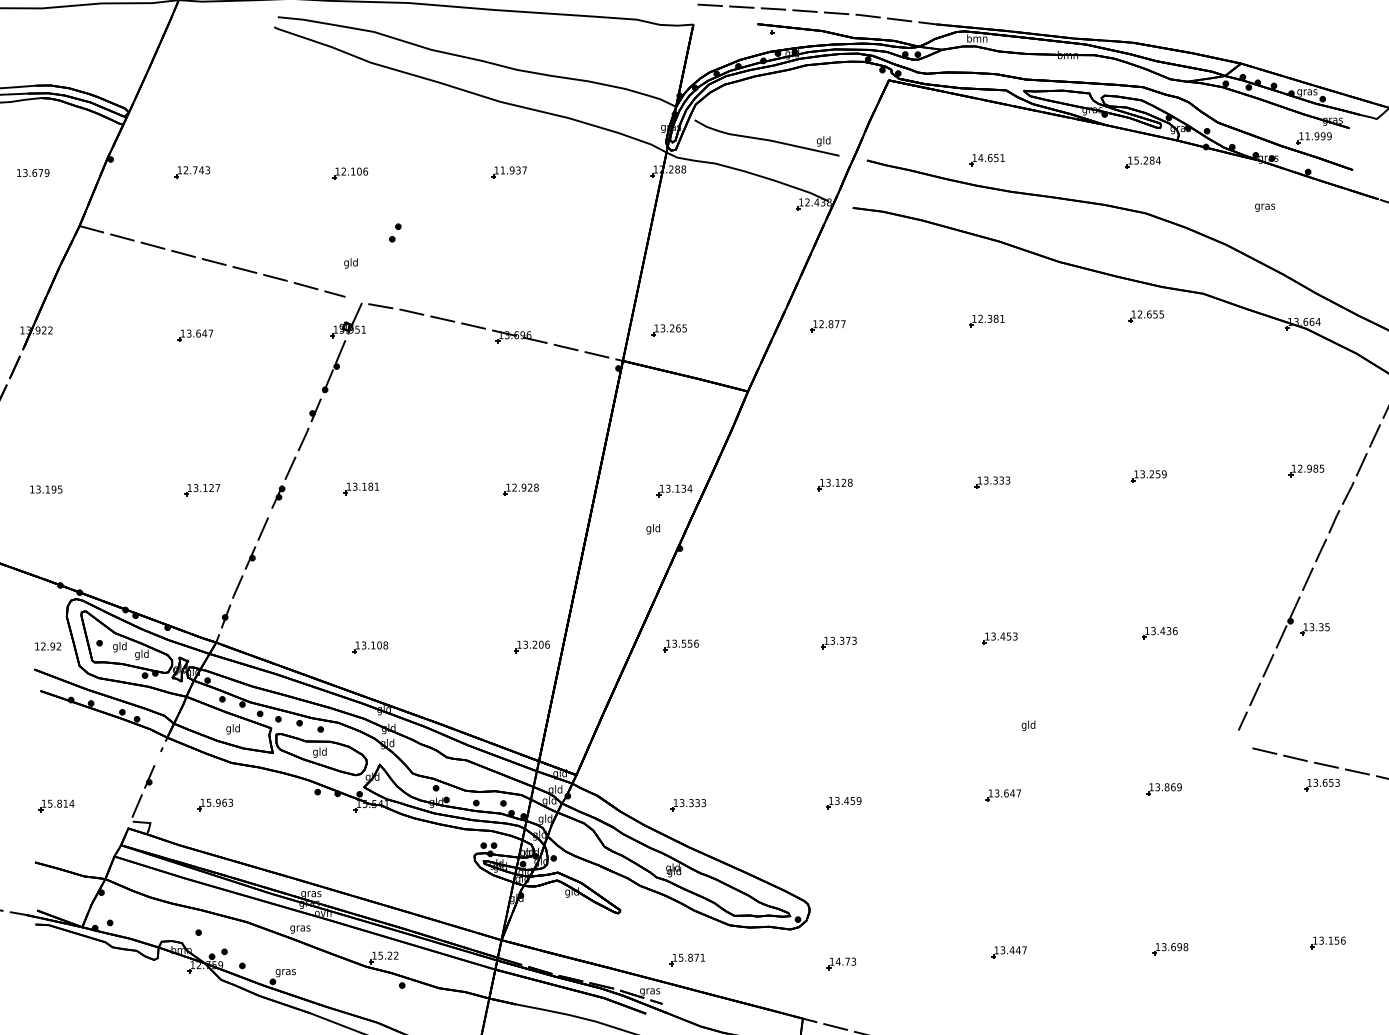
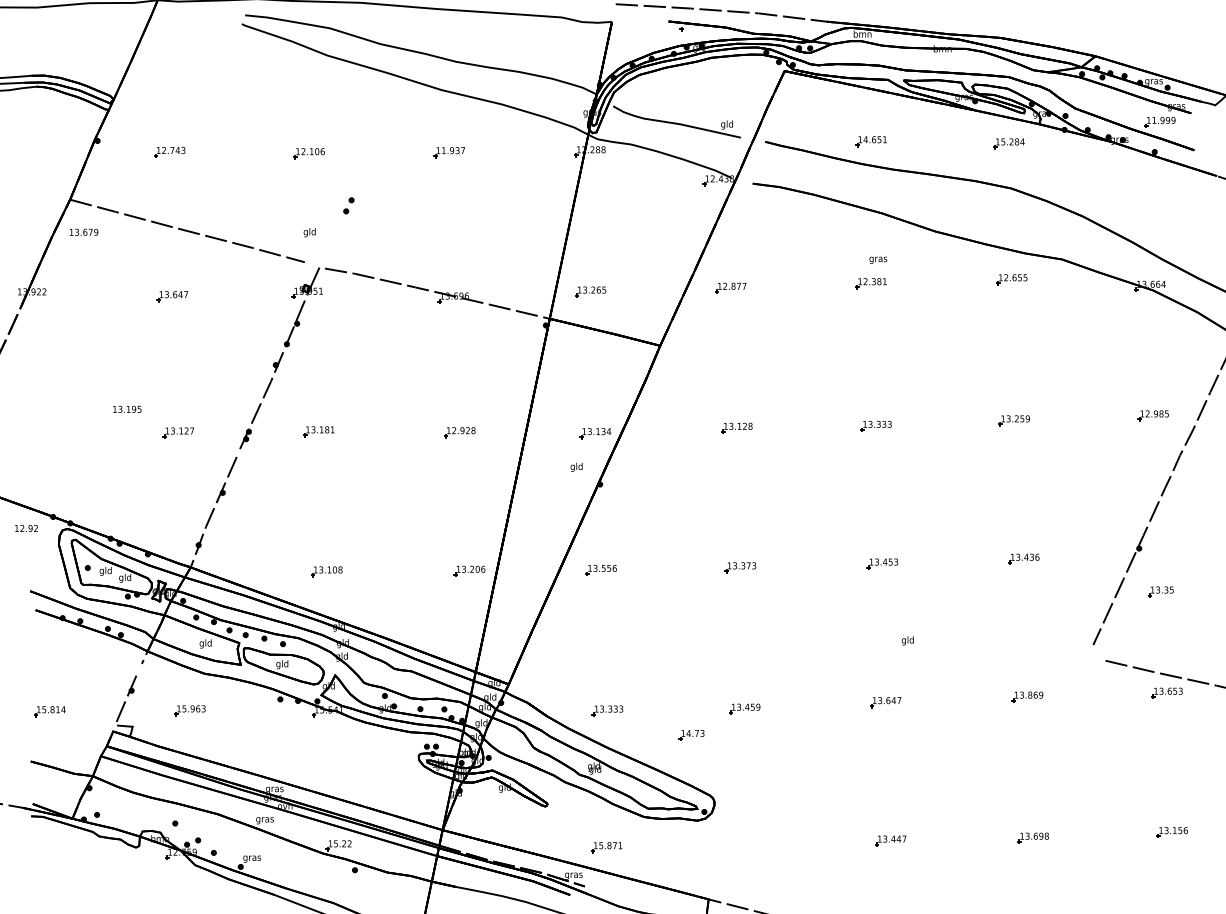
text: (33, 173) -> (84, 232), moved
text: (1265, 207) -> (878, 260), moved
text: (46, 489) -> (127, 409), moved
part: (1314, 629) -> (1160, 592), moved
text: (47, 646) -> (25, 528), moved
part: (841, 963) -> (691, 735), moved

